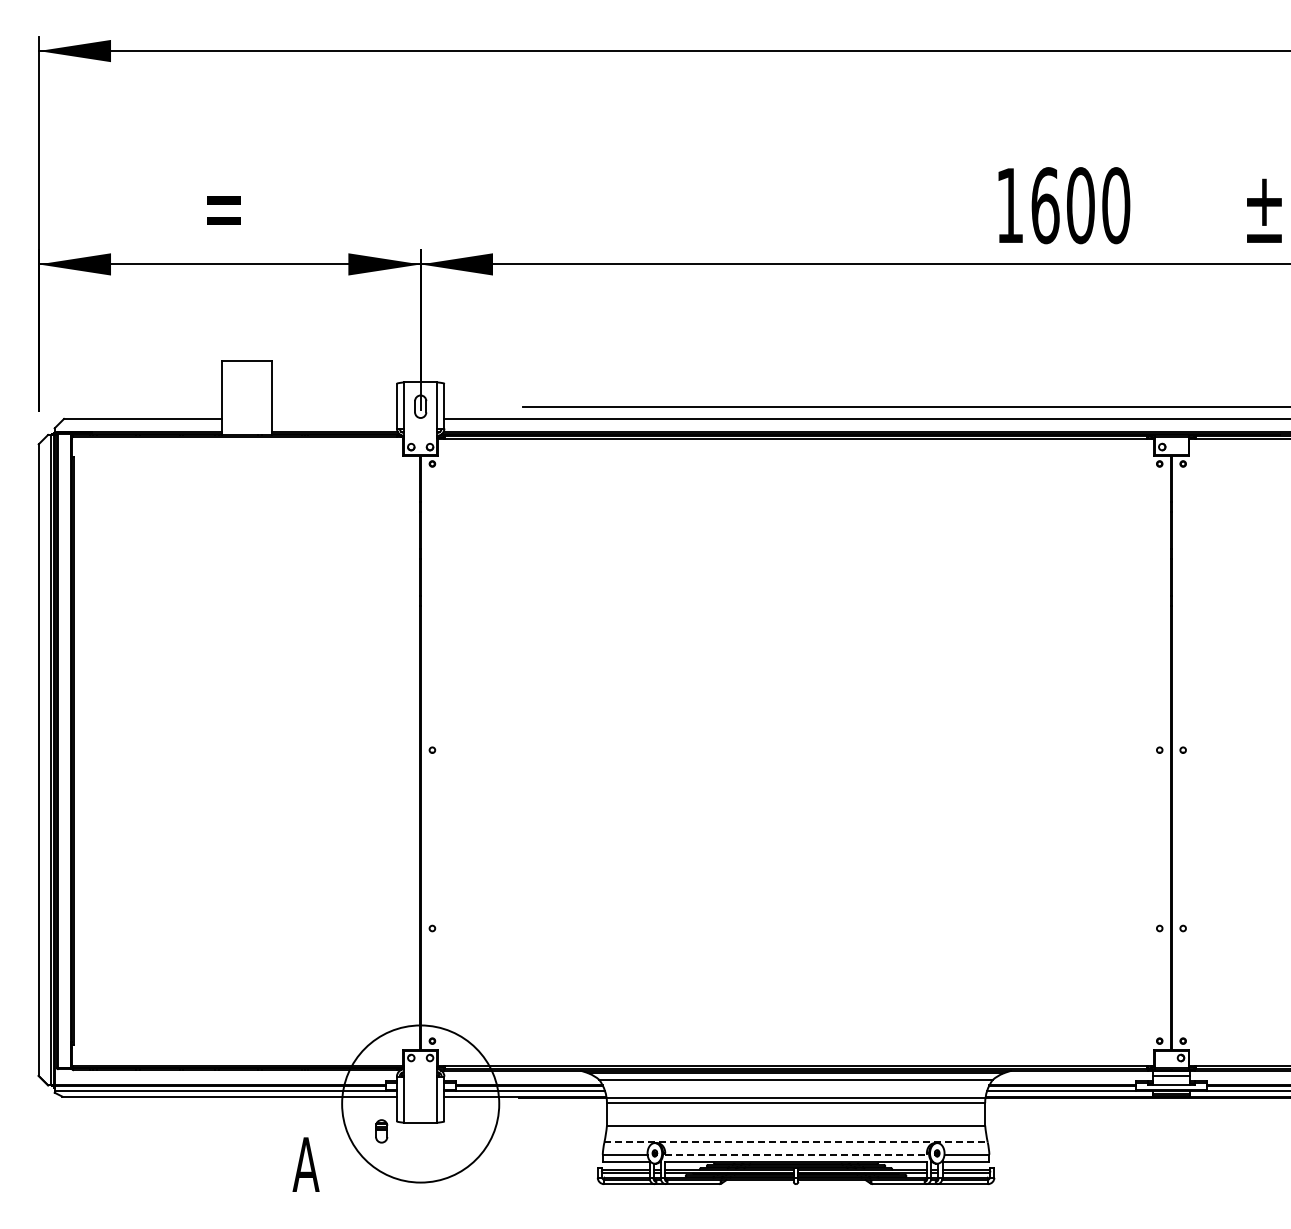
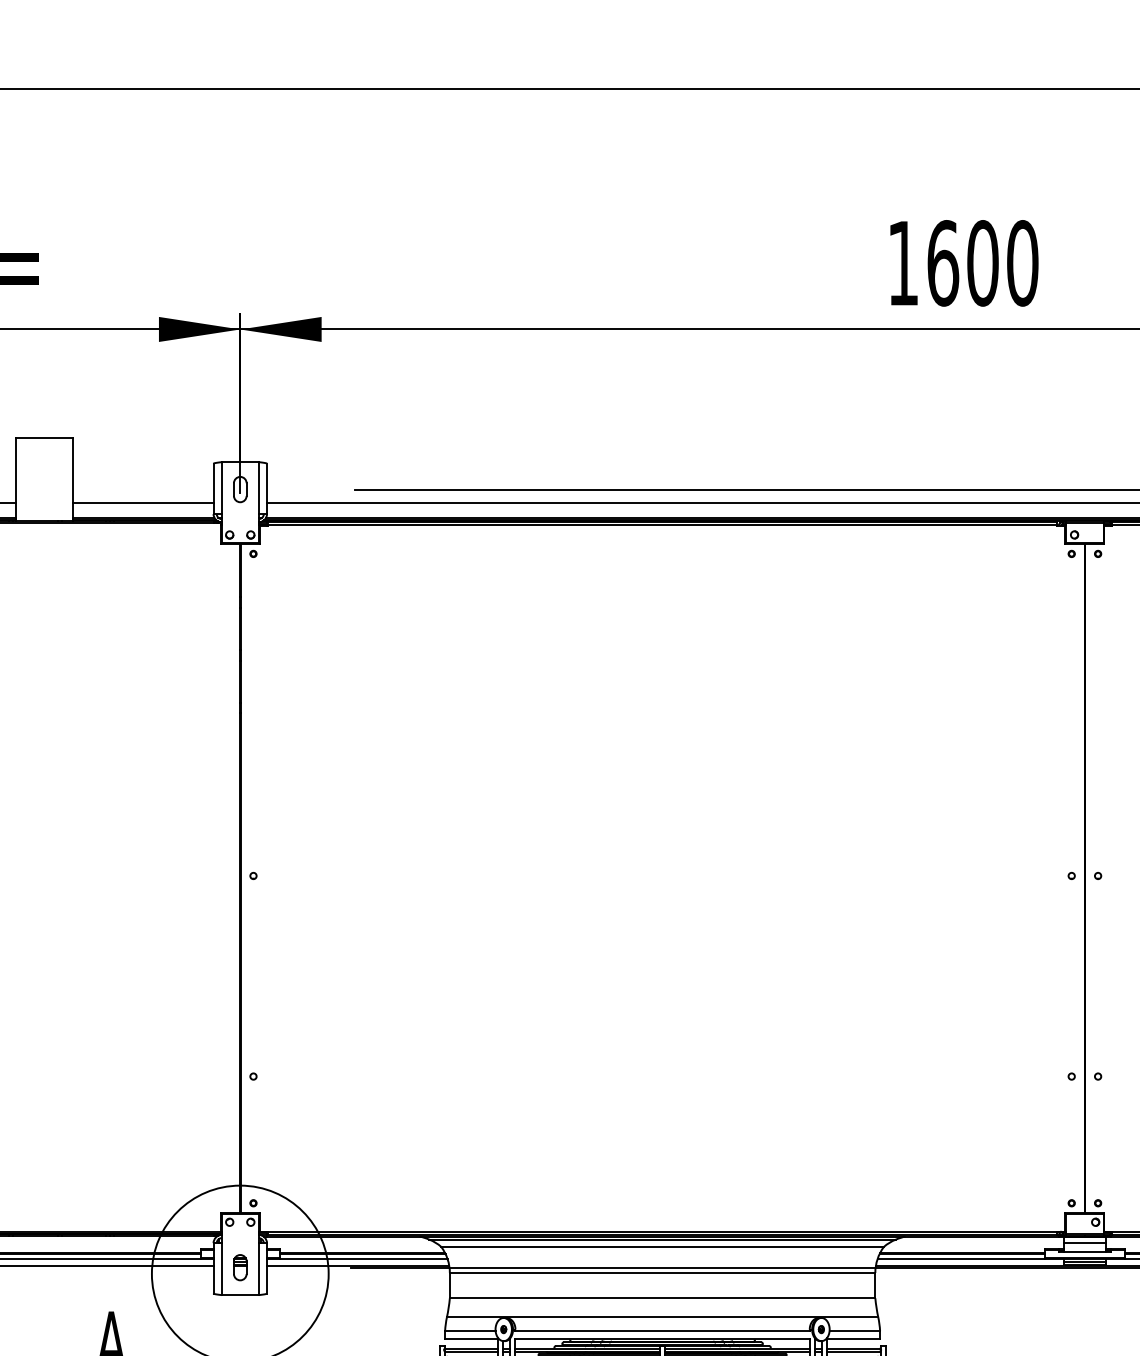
line: (334, 418) -> (143, 502), added
part: (381, 1131) -> (240, 1267), moved
line: (796, 1142) -> (663, 1317), dashed -> solid
line: (796, 1154) -> (663, 1330), dashed -> solid

